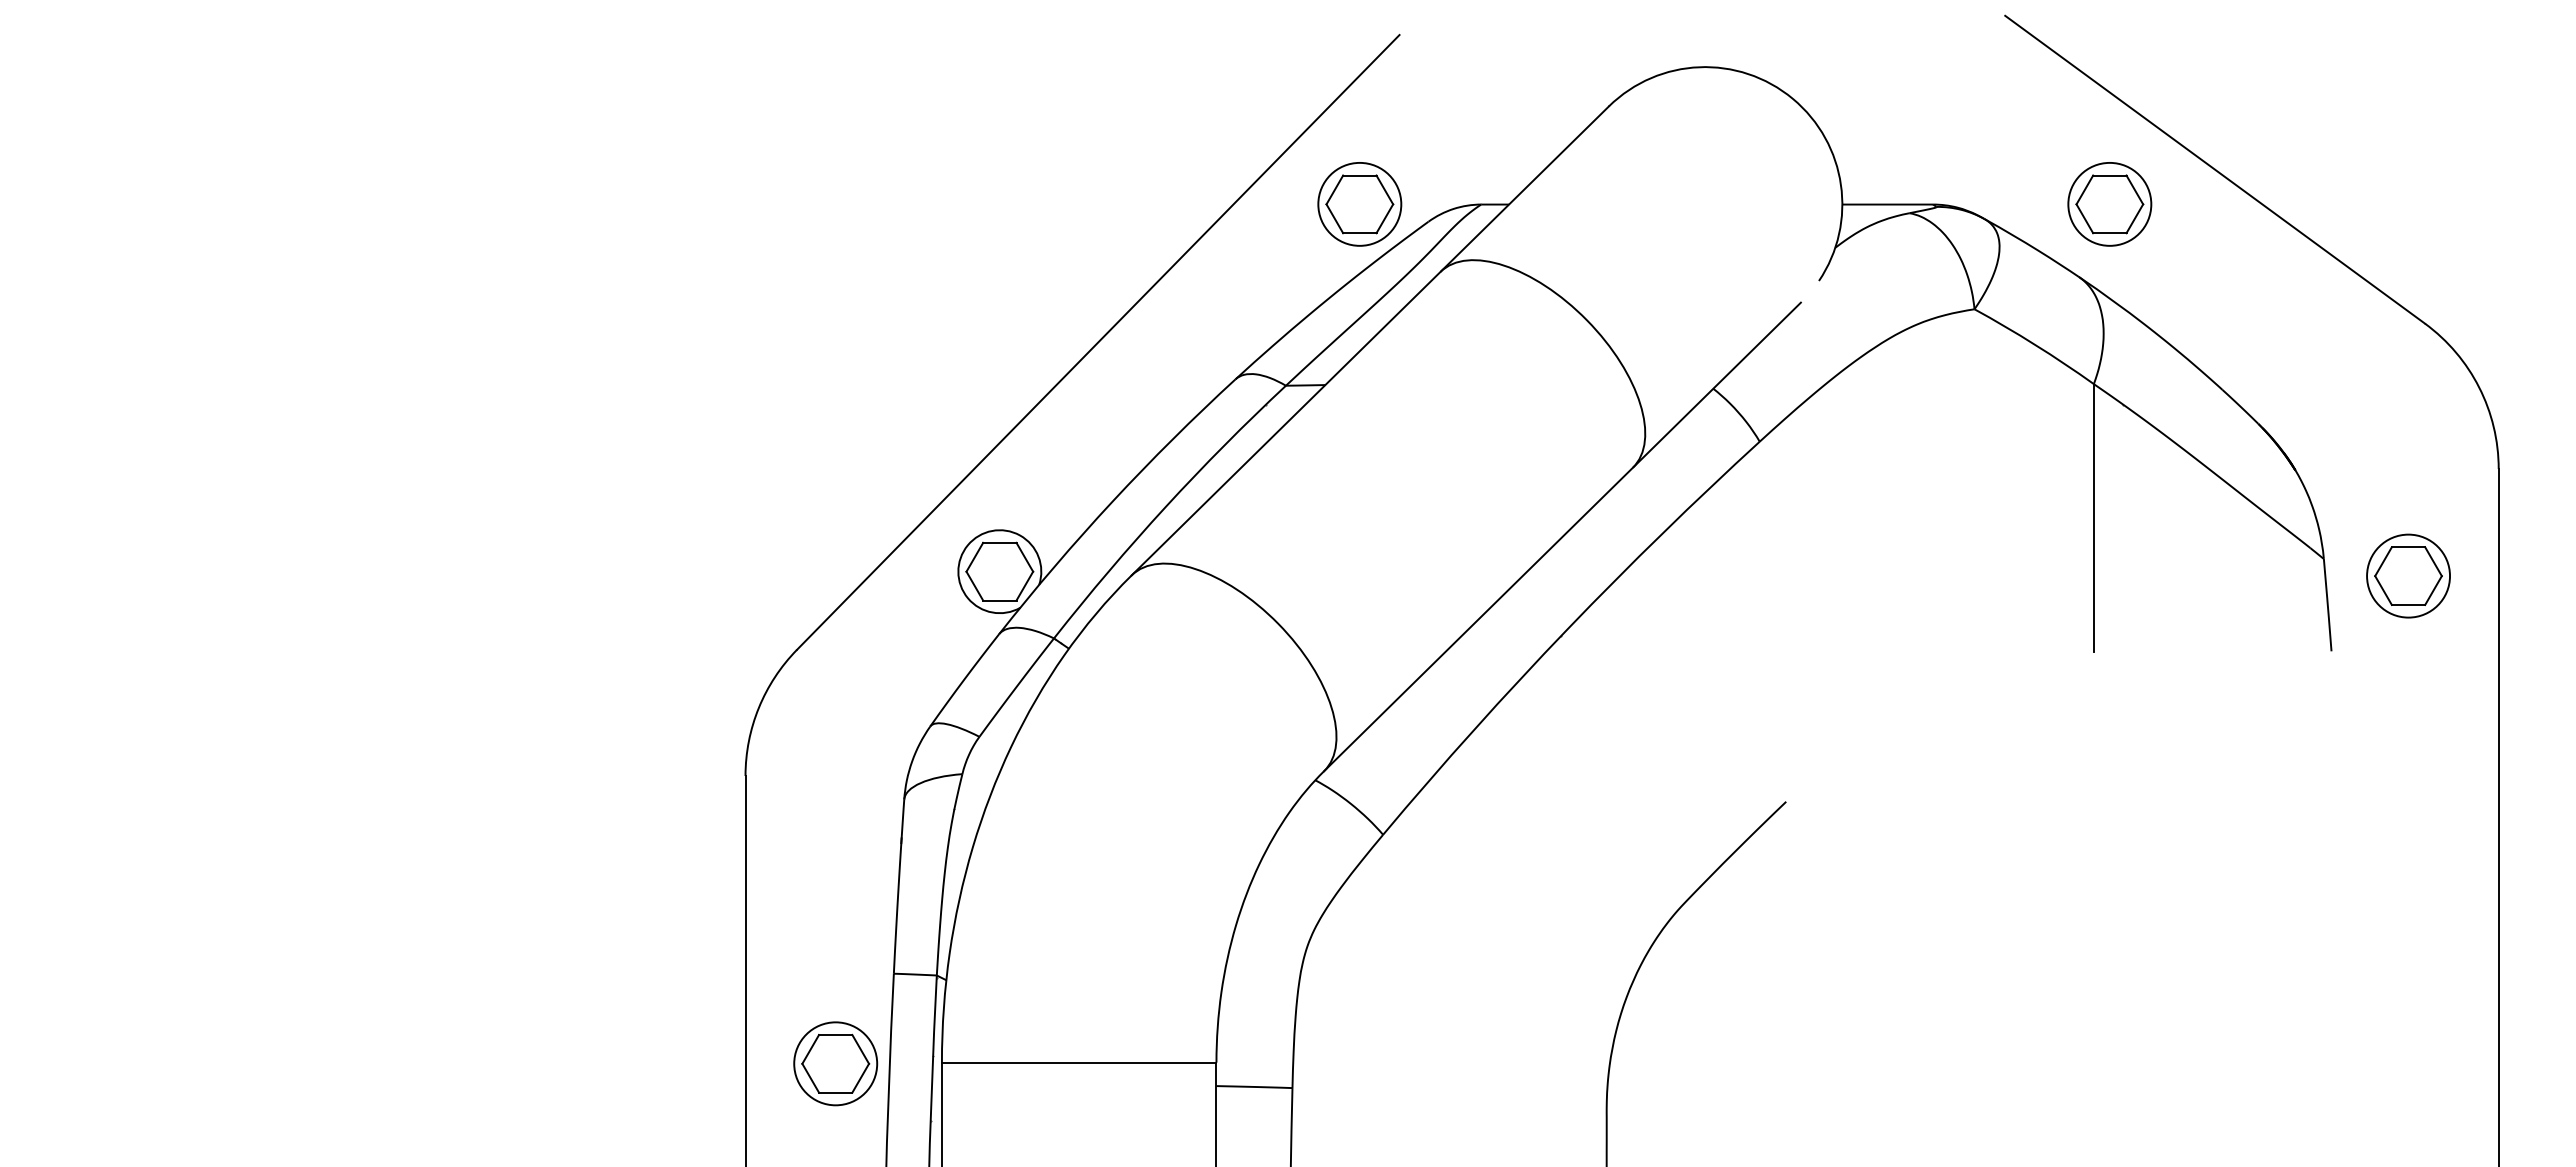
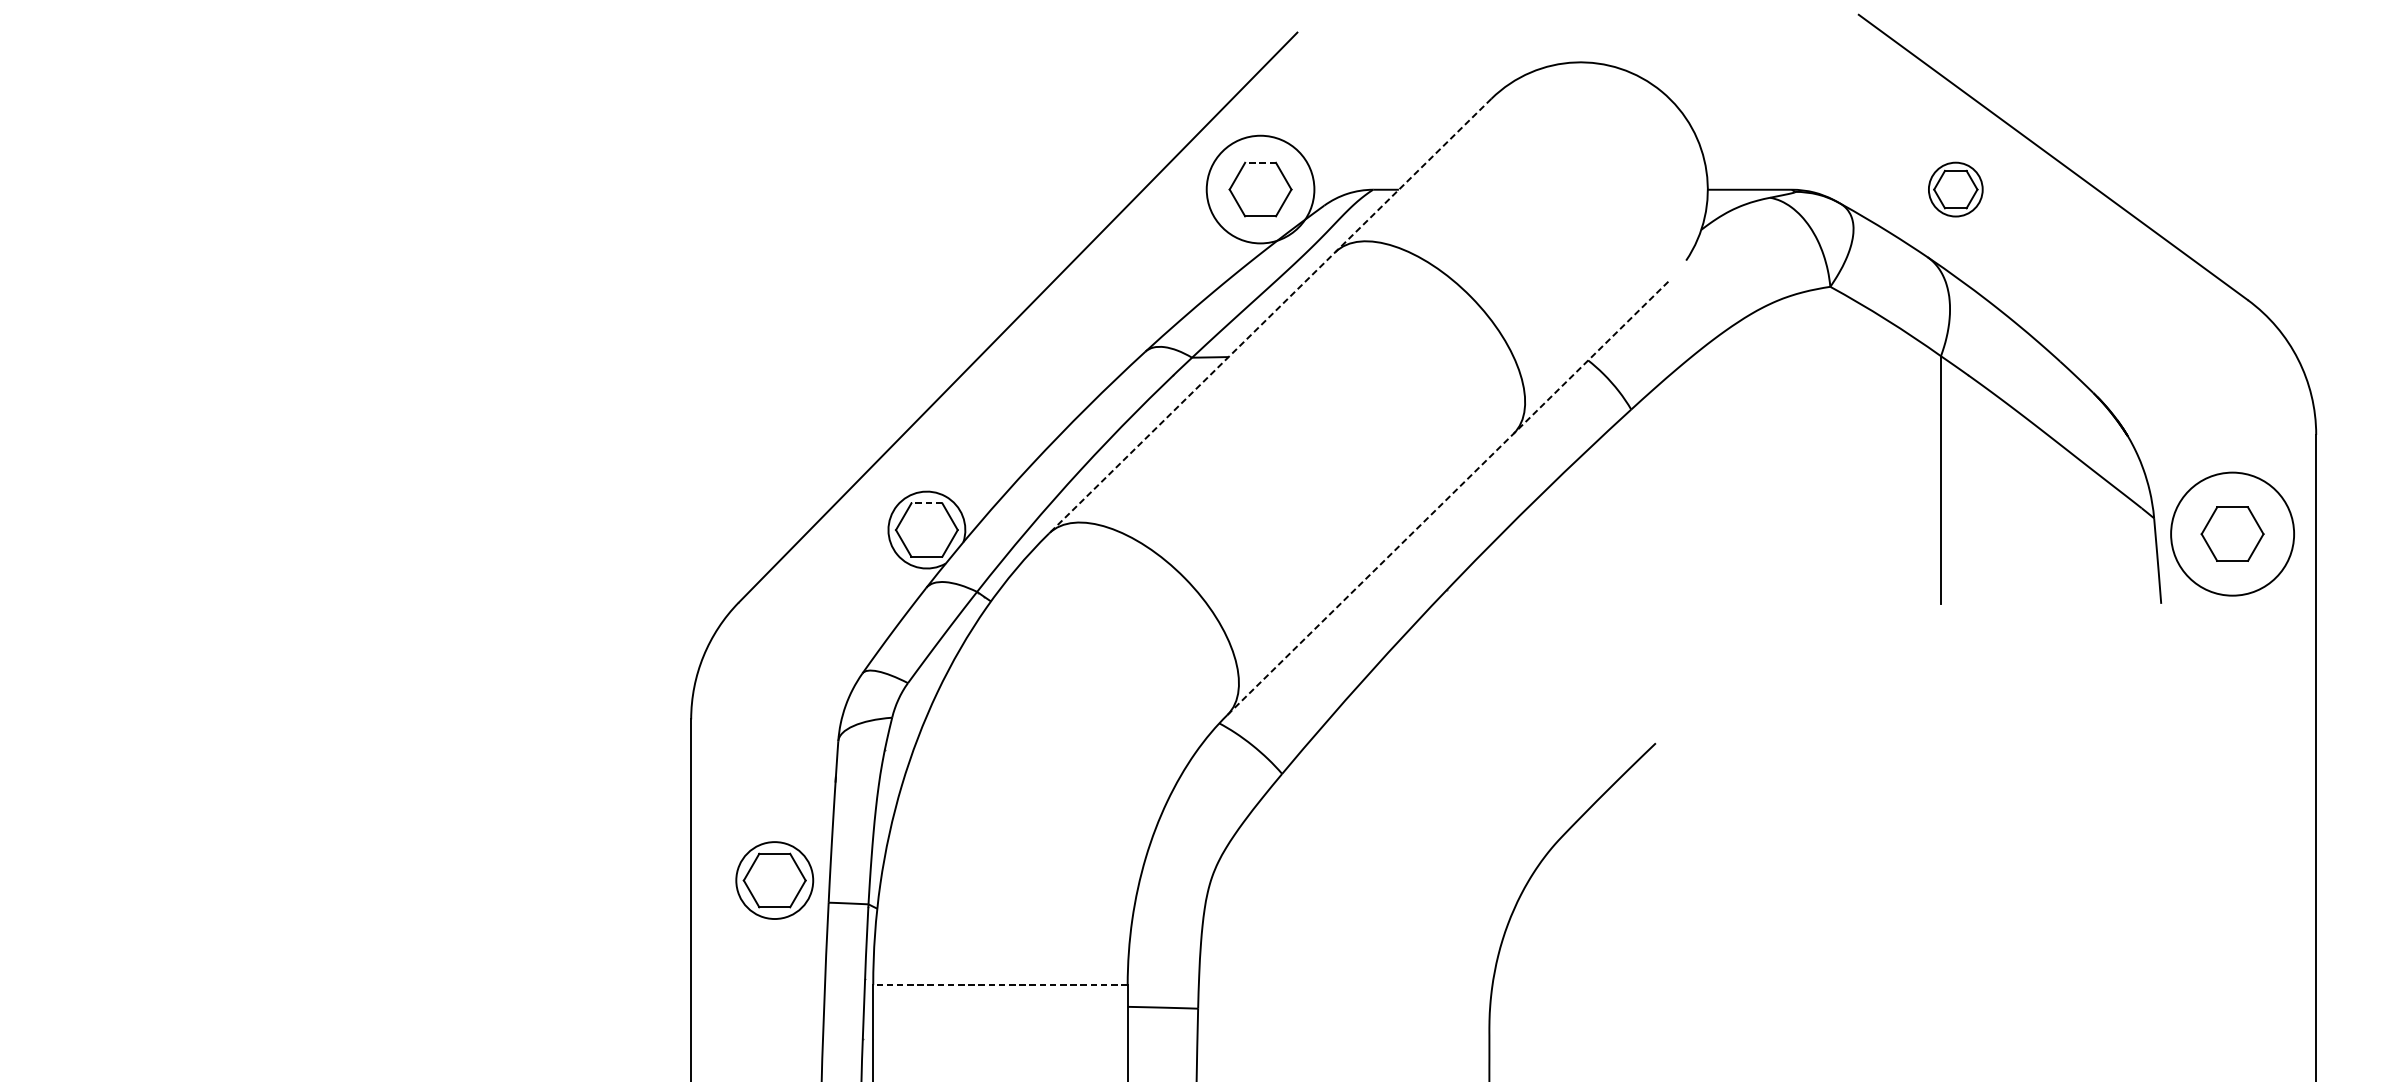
line: (1359, 175) -> (1260, 162), solid -> dashed
circle: (1359, 203) -> (1260, 188), size x1.4
part: (2109, 204) -> (1955, 189), size x0.7
line: (1370, 340) -> (1270, 315), solid -> dashed
line: (1562, 536) -> (1448, 497), solid -> dashed
line: (999, 542) -> (926, 502), solid -> dashed
circle: (2408, 575) -> (2232, 533), size x1.6
line: (1078, 1062) -> (999, 984), solid -> dashed
part: (835, 1063) -> (774, 880), moved

